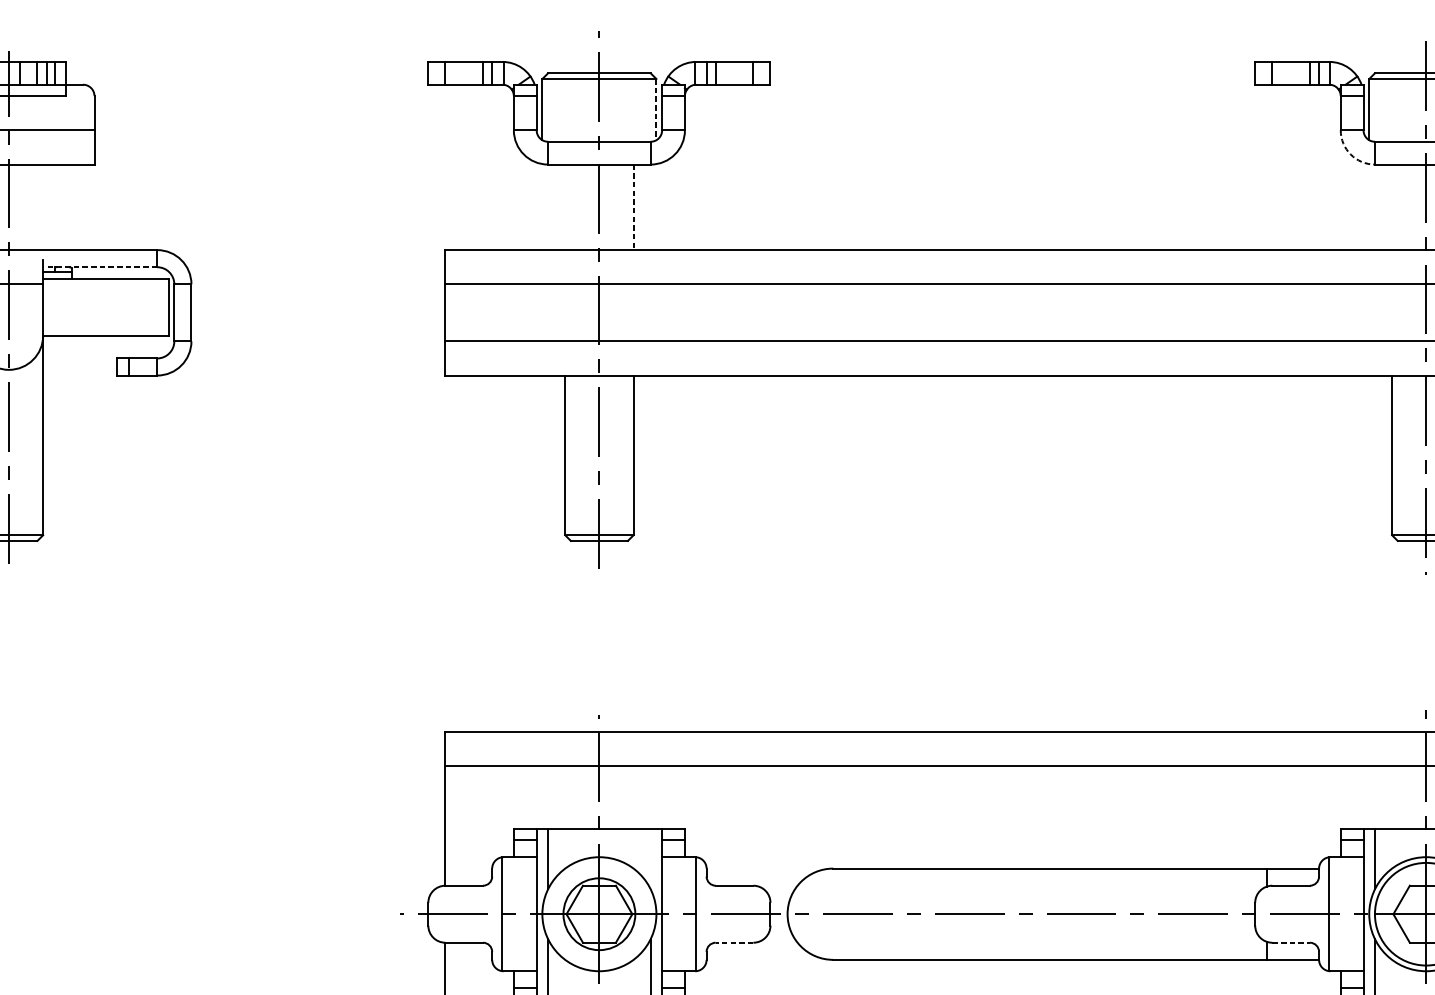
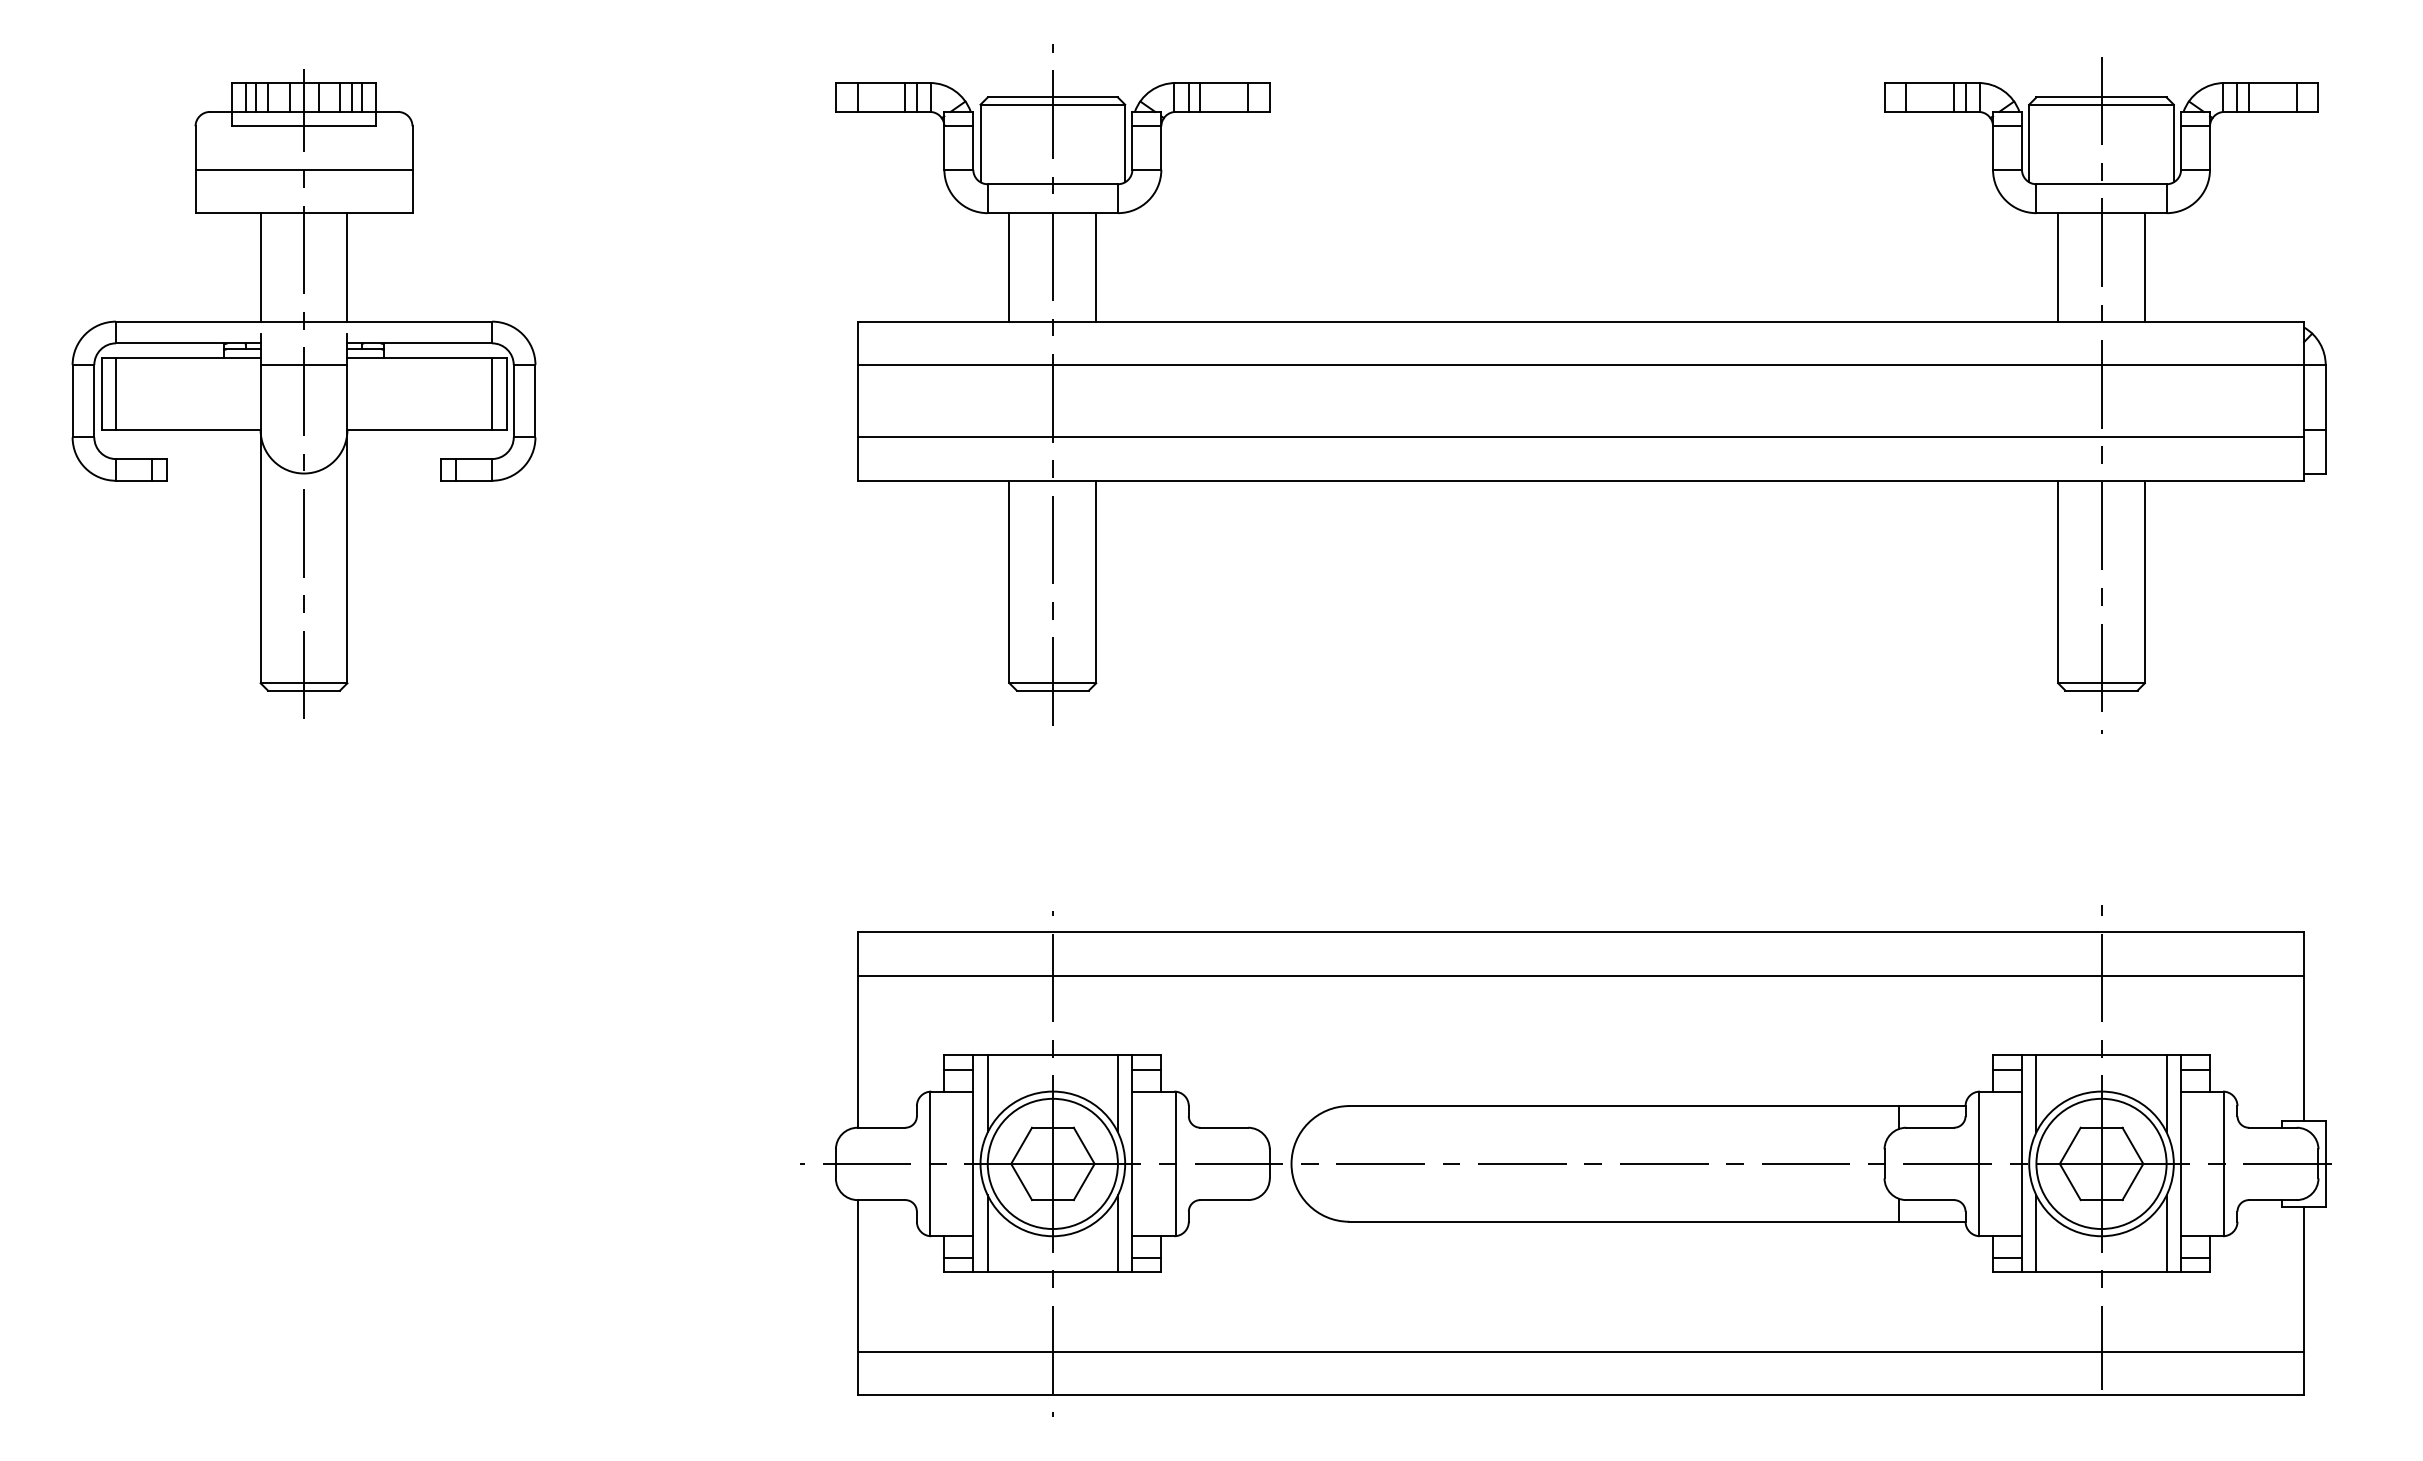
line: (656, 109) -> (1125, 143), dashed -> solid
arc: (1350, 154) -> (2005, 200), dashed -> solid
line: (43, 207) -> (347, 267), added
line: (565, 207) -> (1009, 267), added
line: (633, 207) -> (1096, 267), dashed -> solid
line: (1392, 207) -> (2058, 267), added
line: (100, 267) -> (419, 343), dashed -> solid
line: (157, 306) -> (492, 393), added
line: (650, 858) -> (1117, 1093), added
circle: (599, 913) -> (1052, 1163), size x1.43
line: (734, 943) -> (1224, 1200), dashed -> solid
line: (1291, 943) -> (1930, 1200), dashed -> solid

